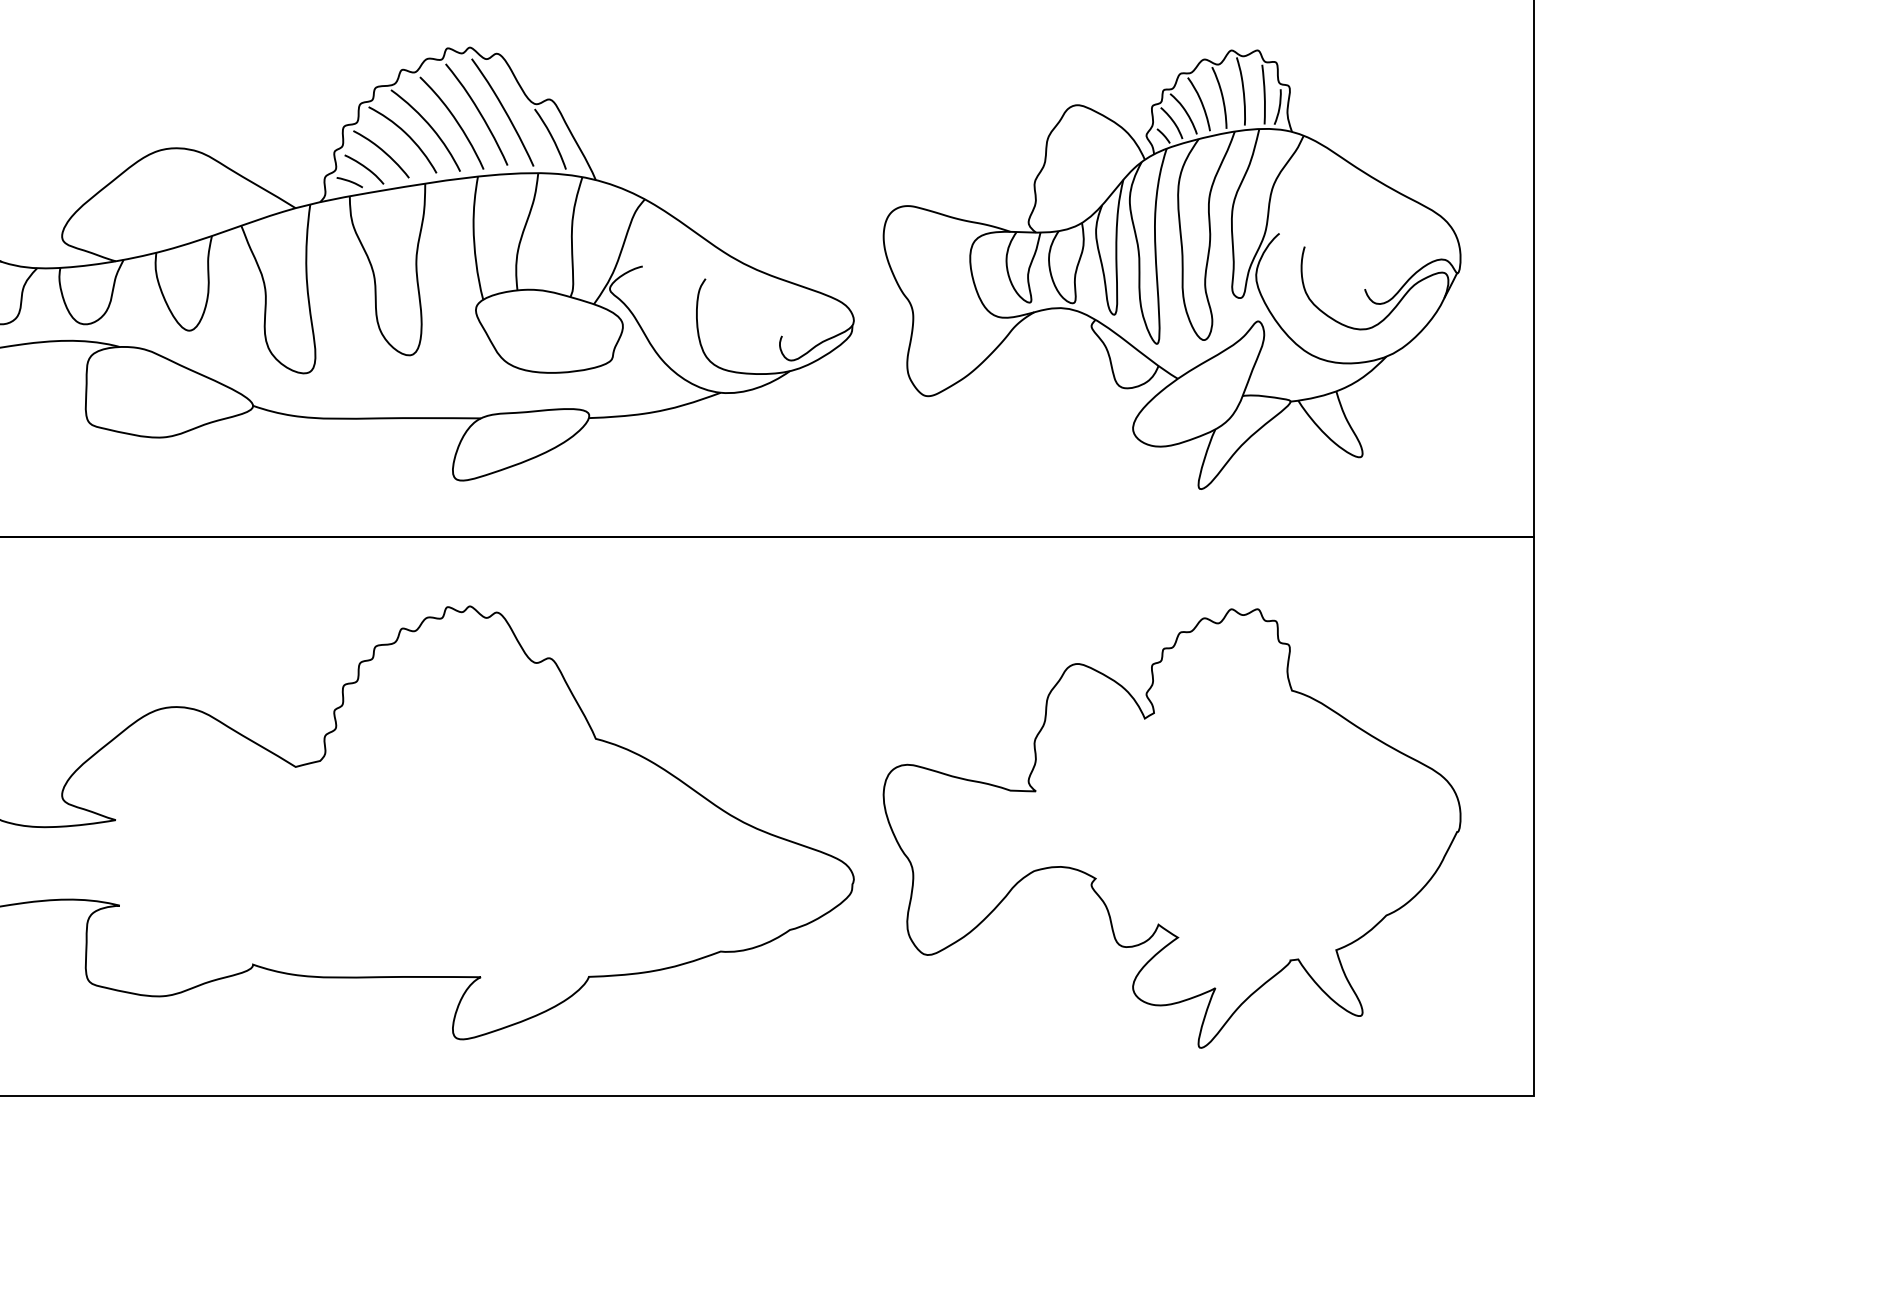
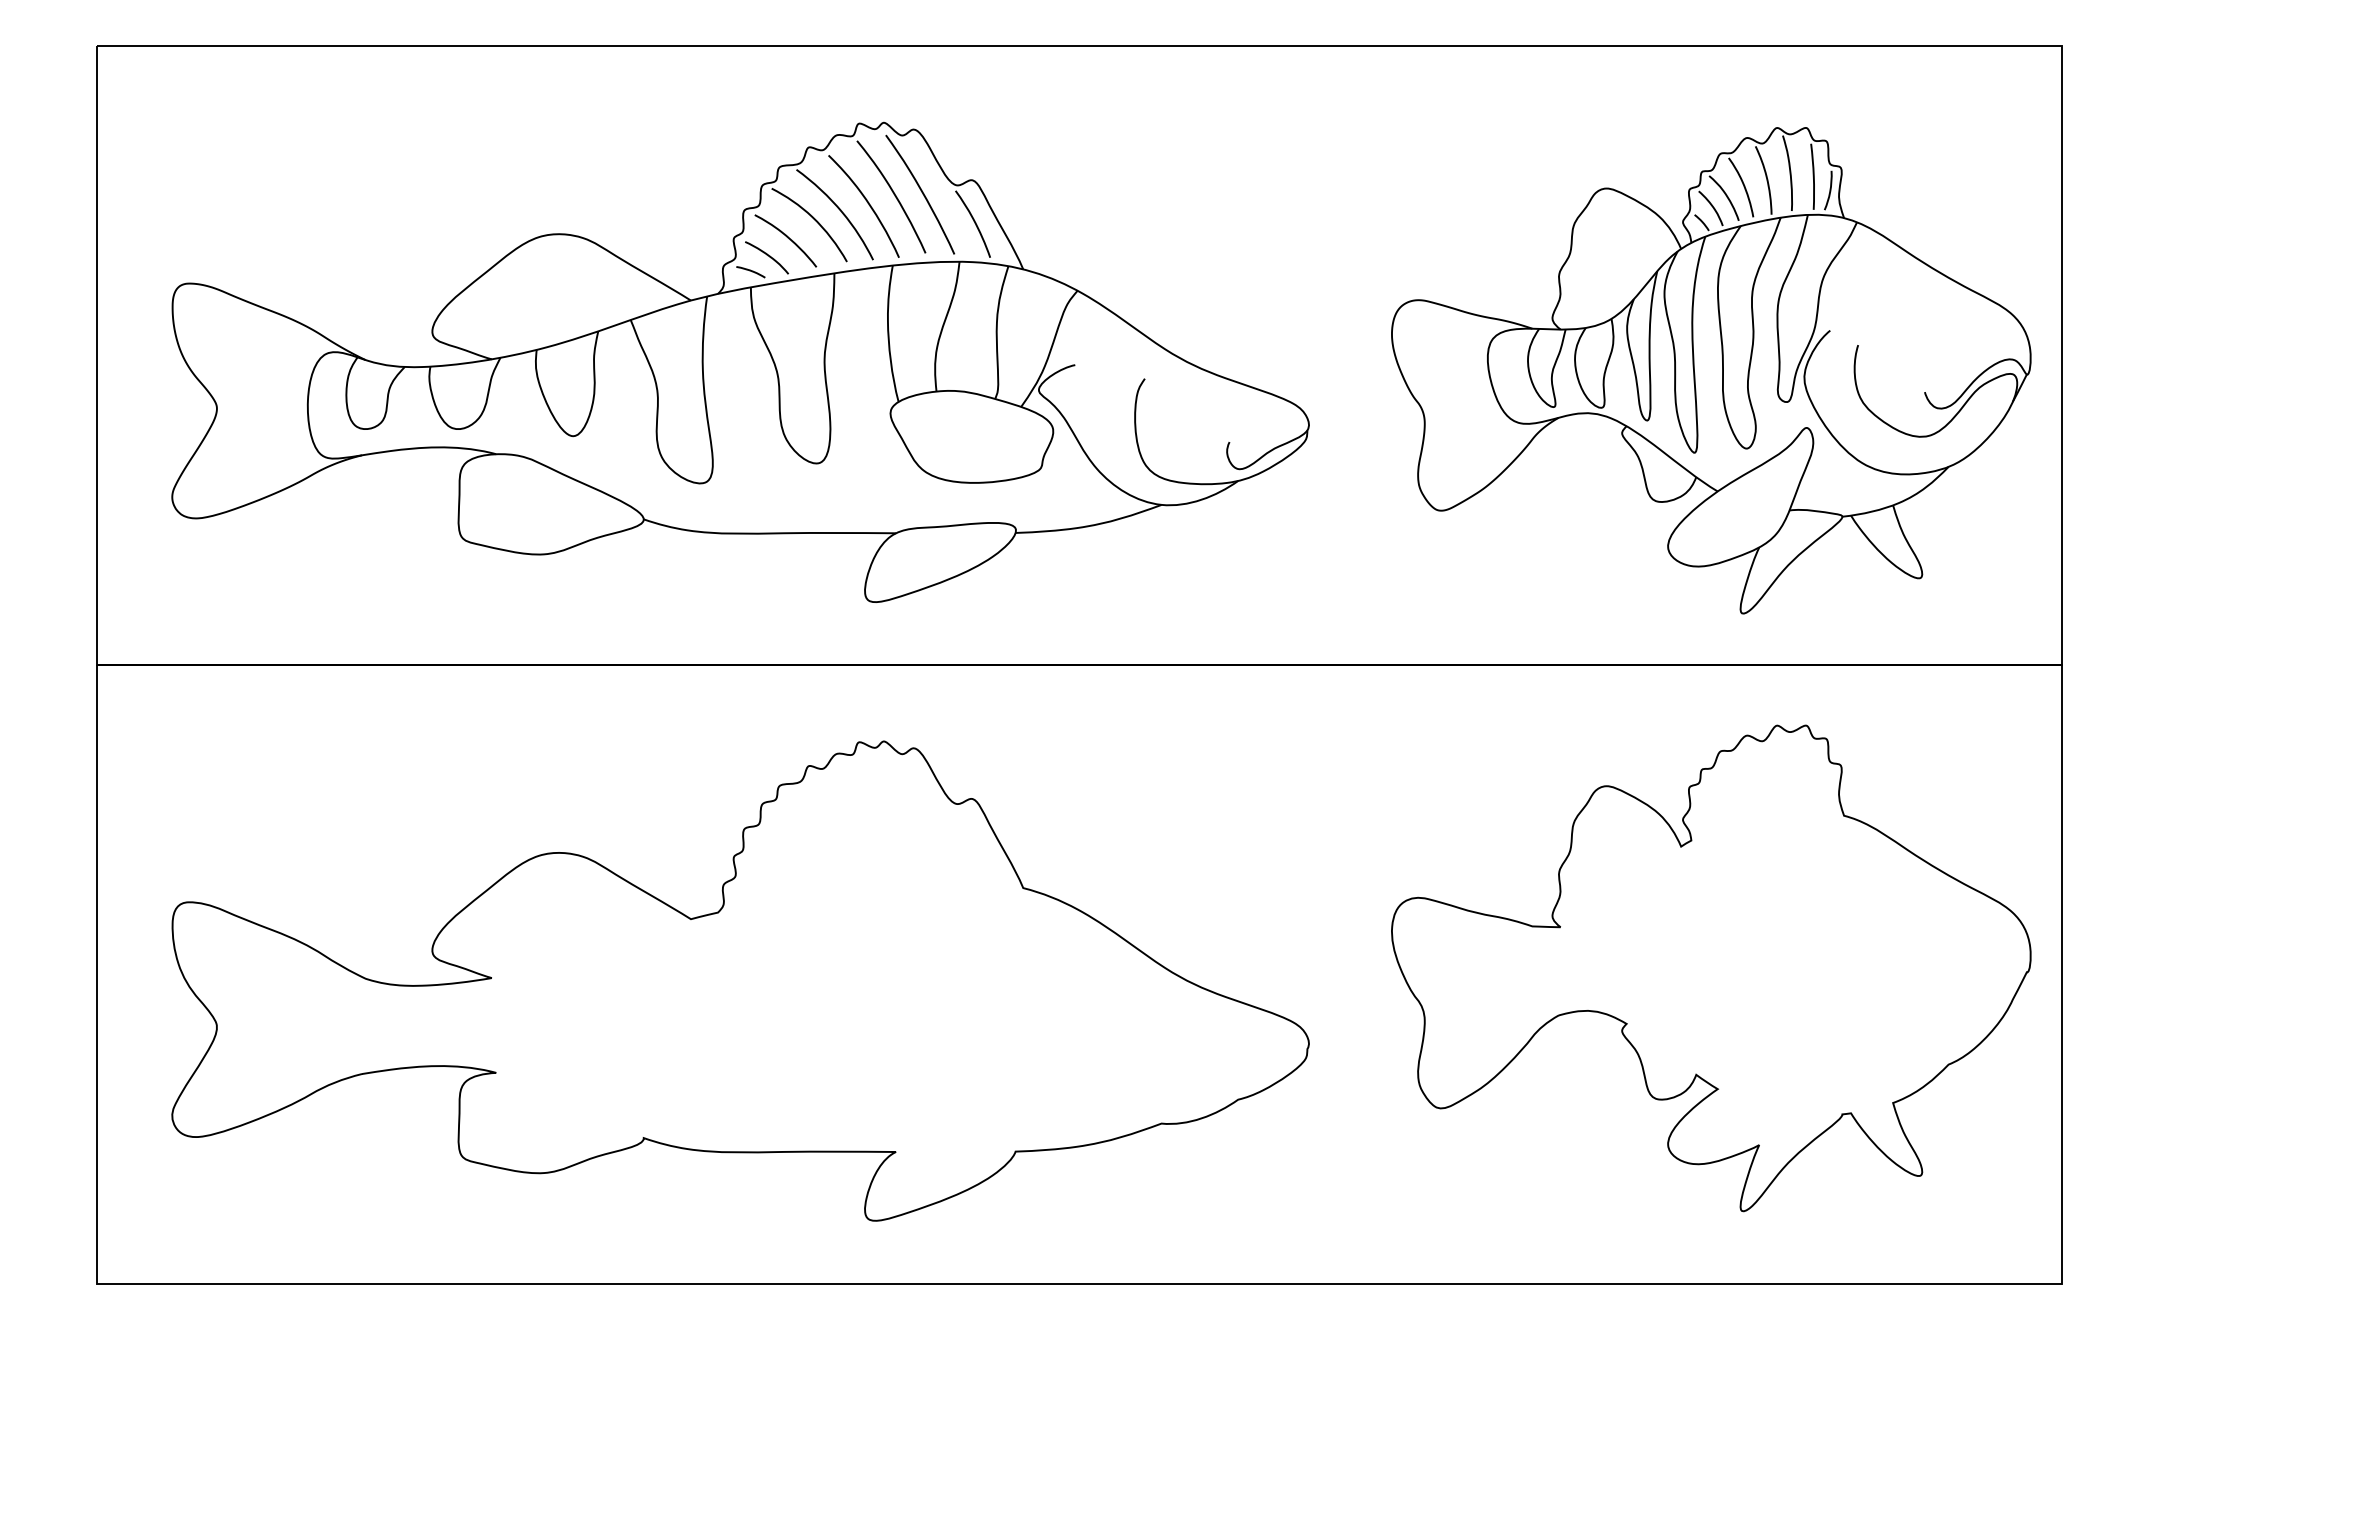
part: (1172, 269) -> (1711, 370), moved
part: (1172, 828) -> (1711, 968), moved

